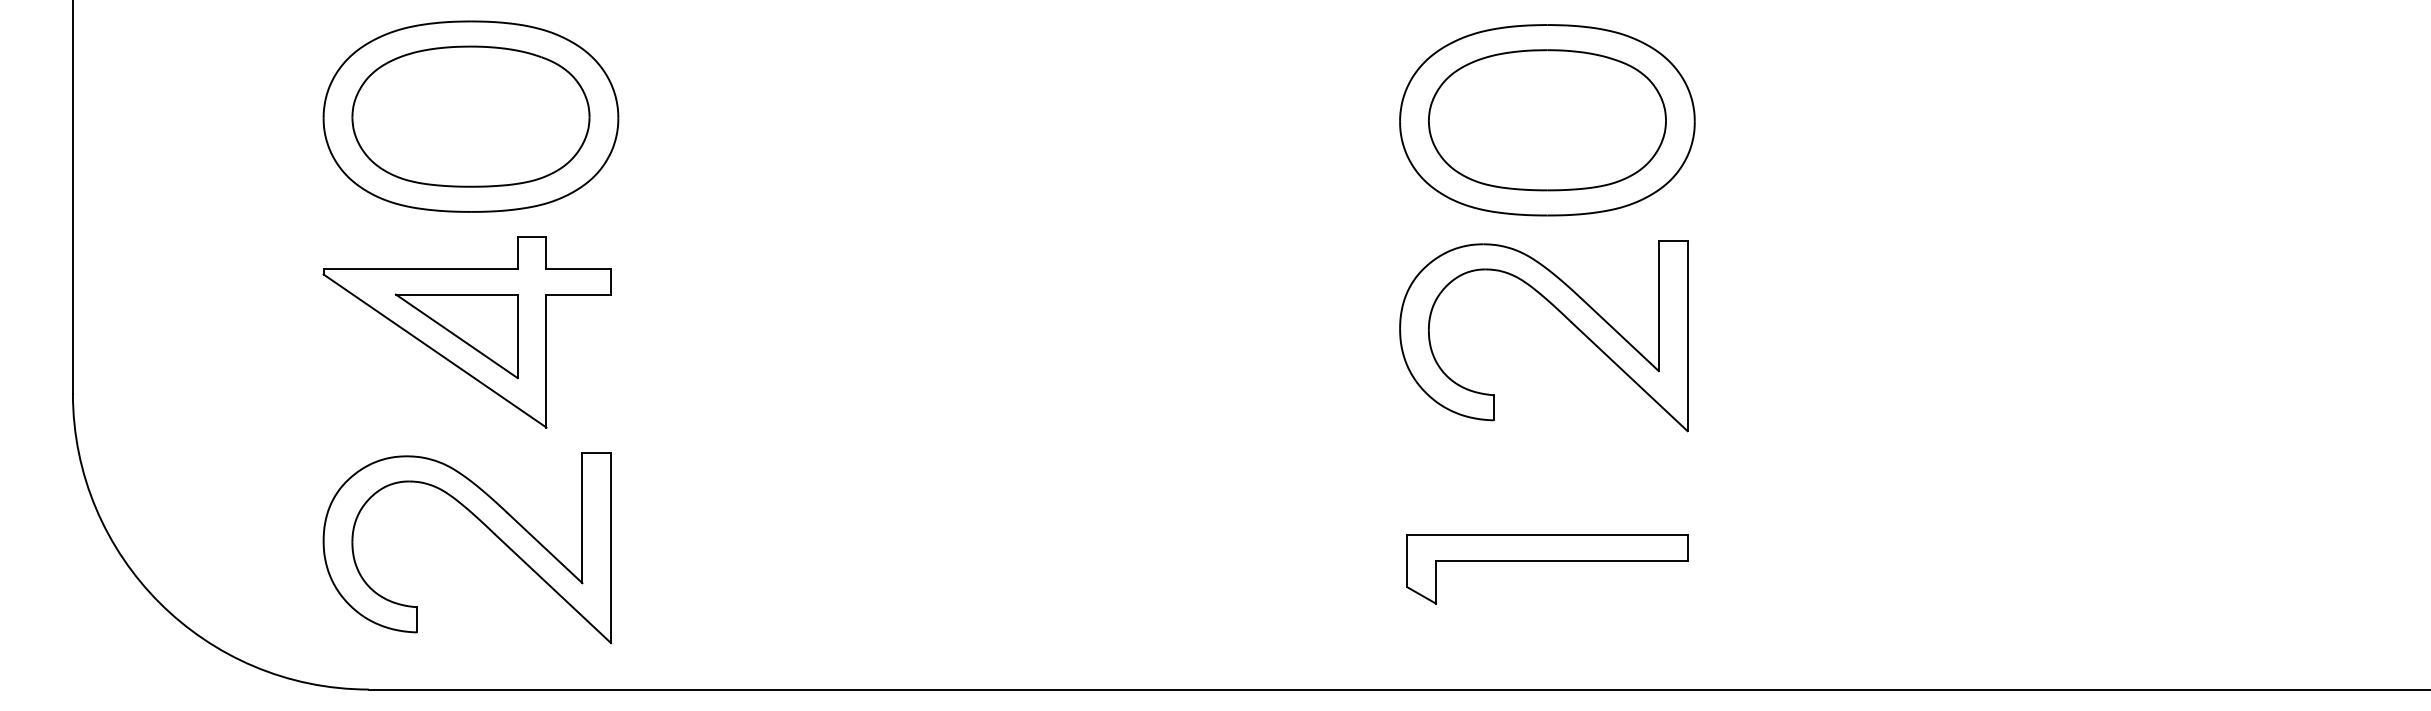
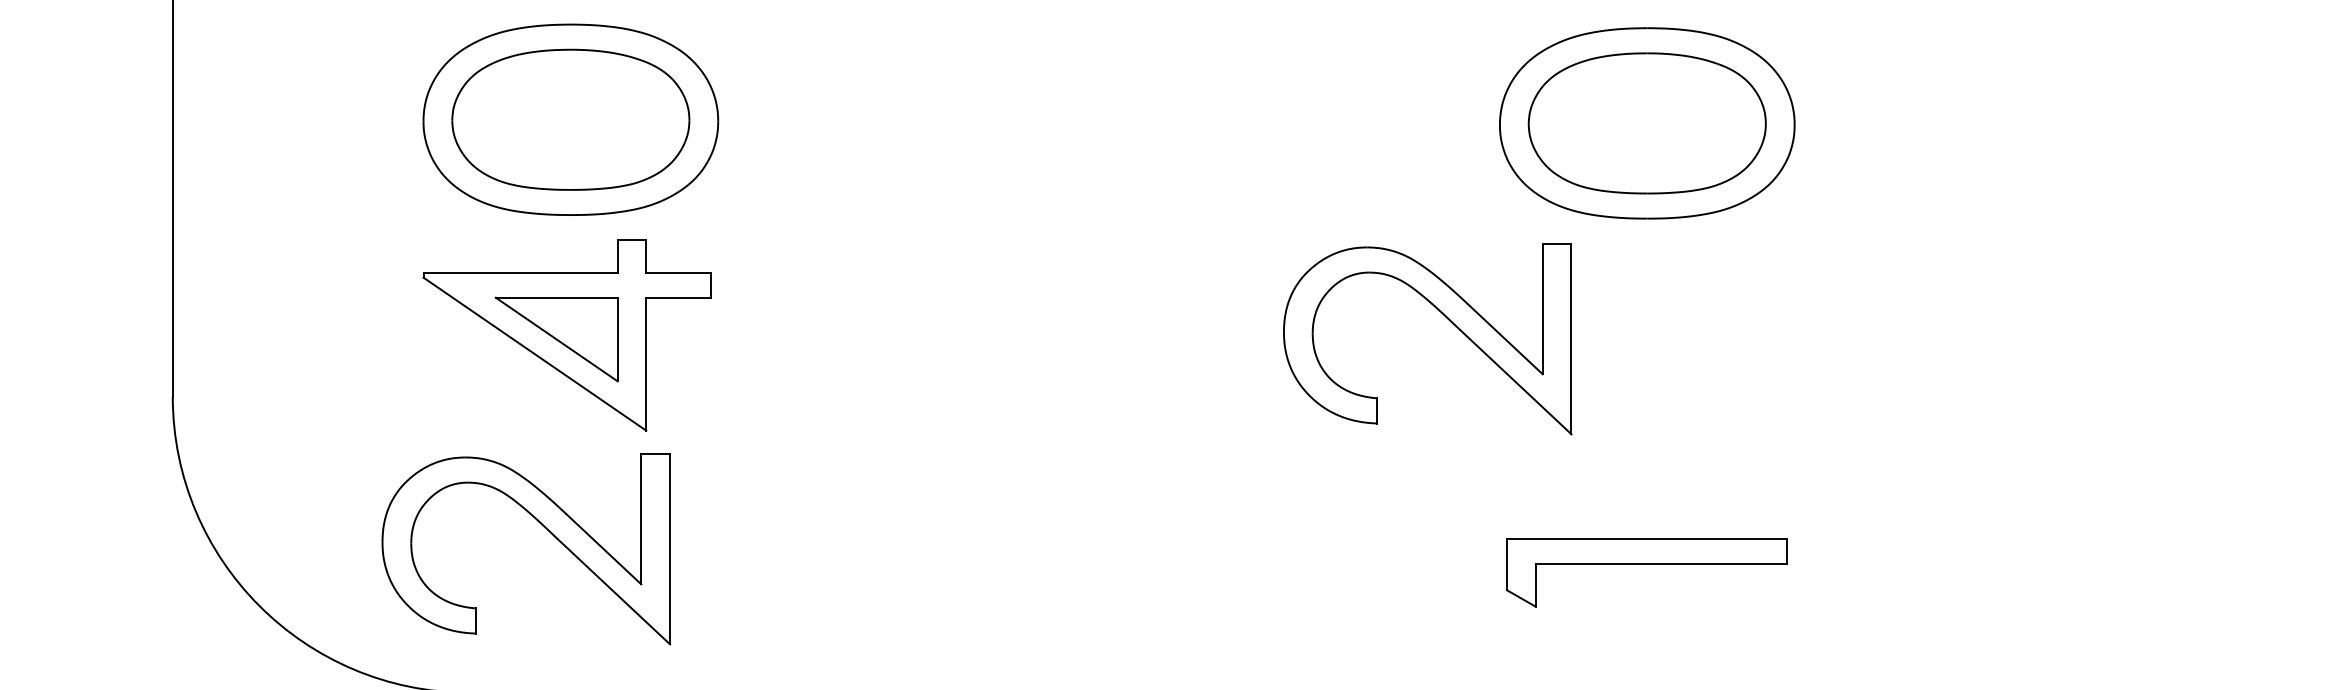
part: (1563, 316) -> (1447, 319), moved
part: (487, 528) -> (546, 529), moved

